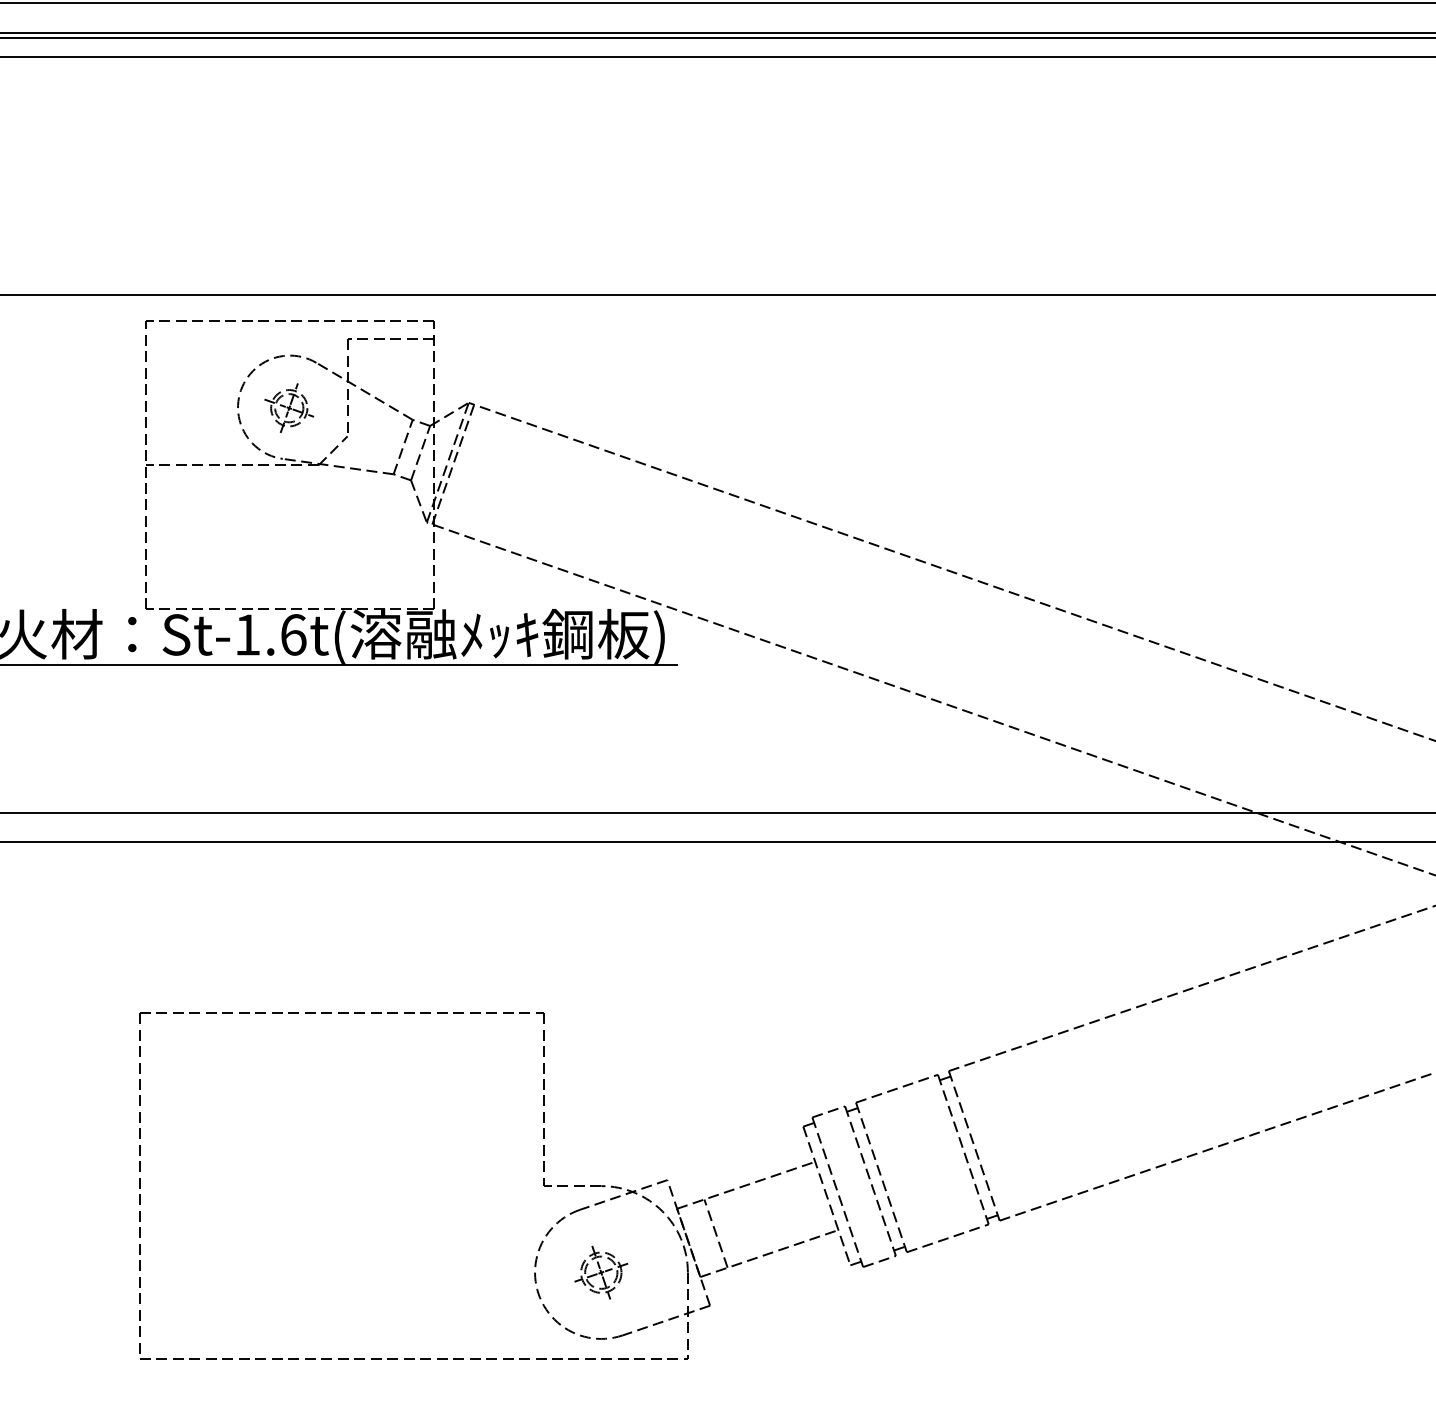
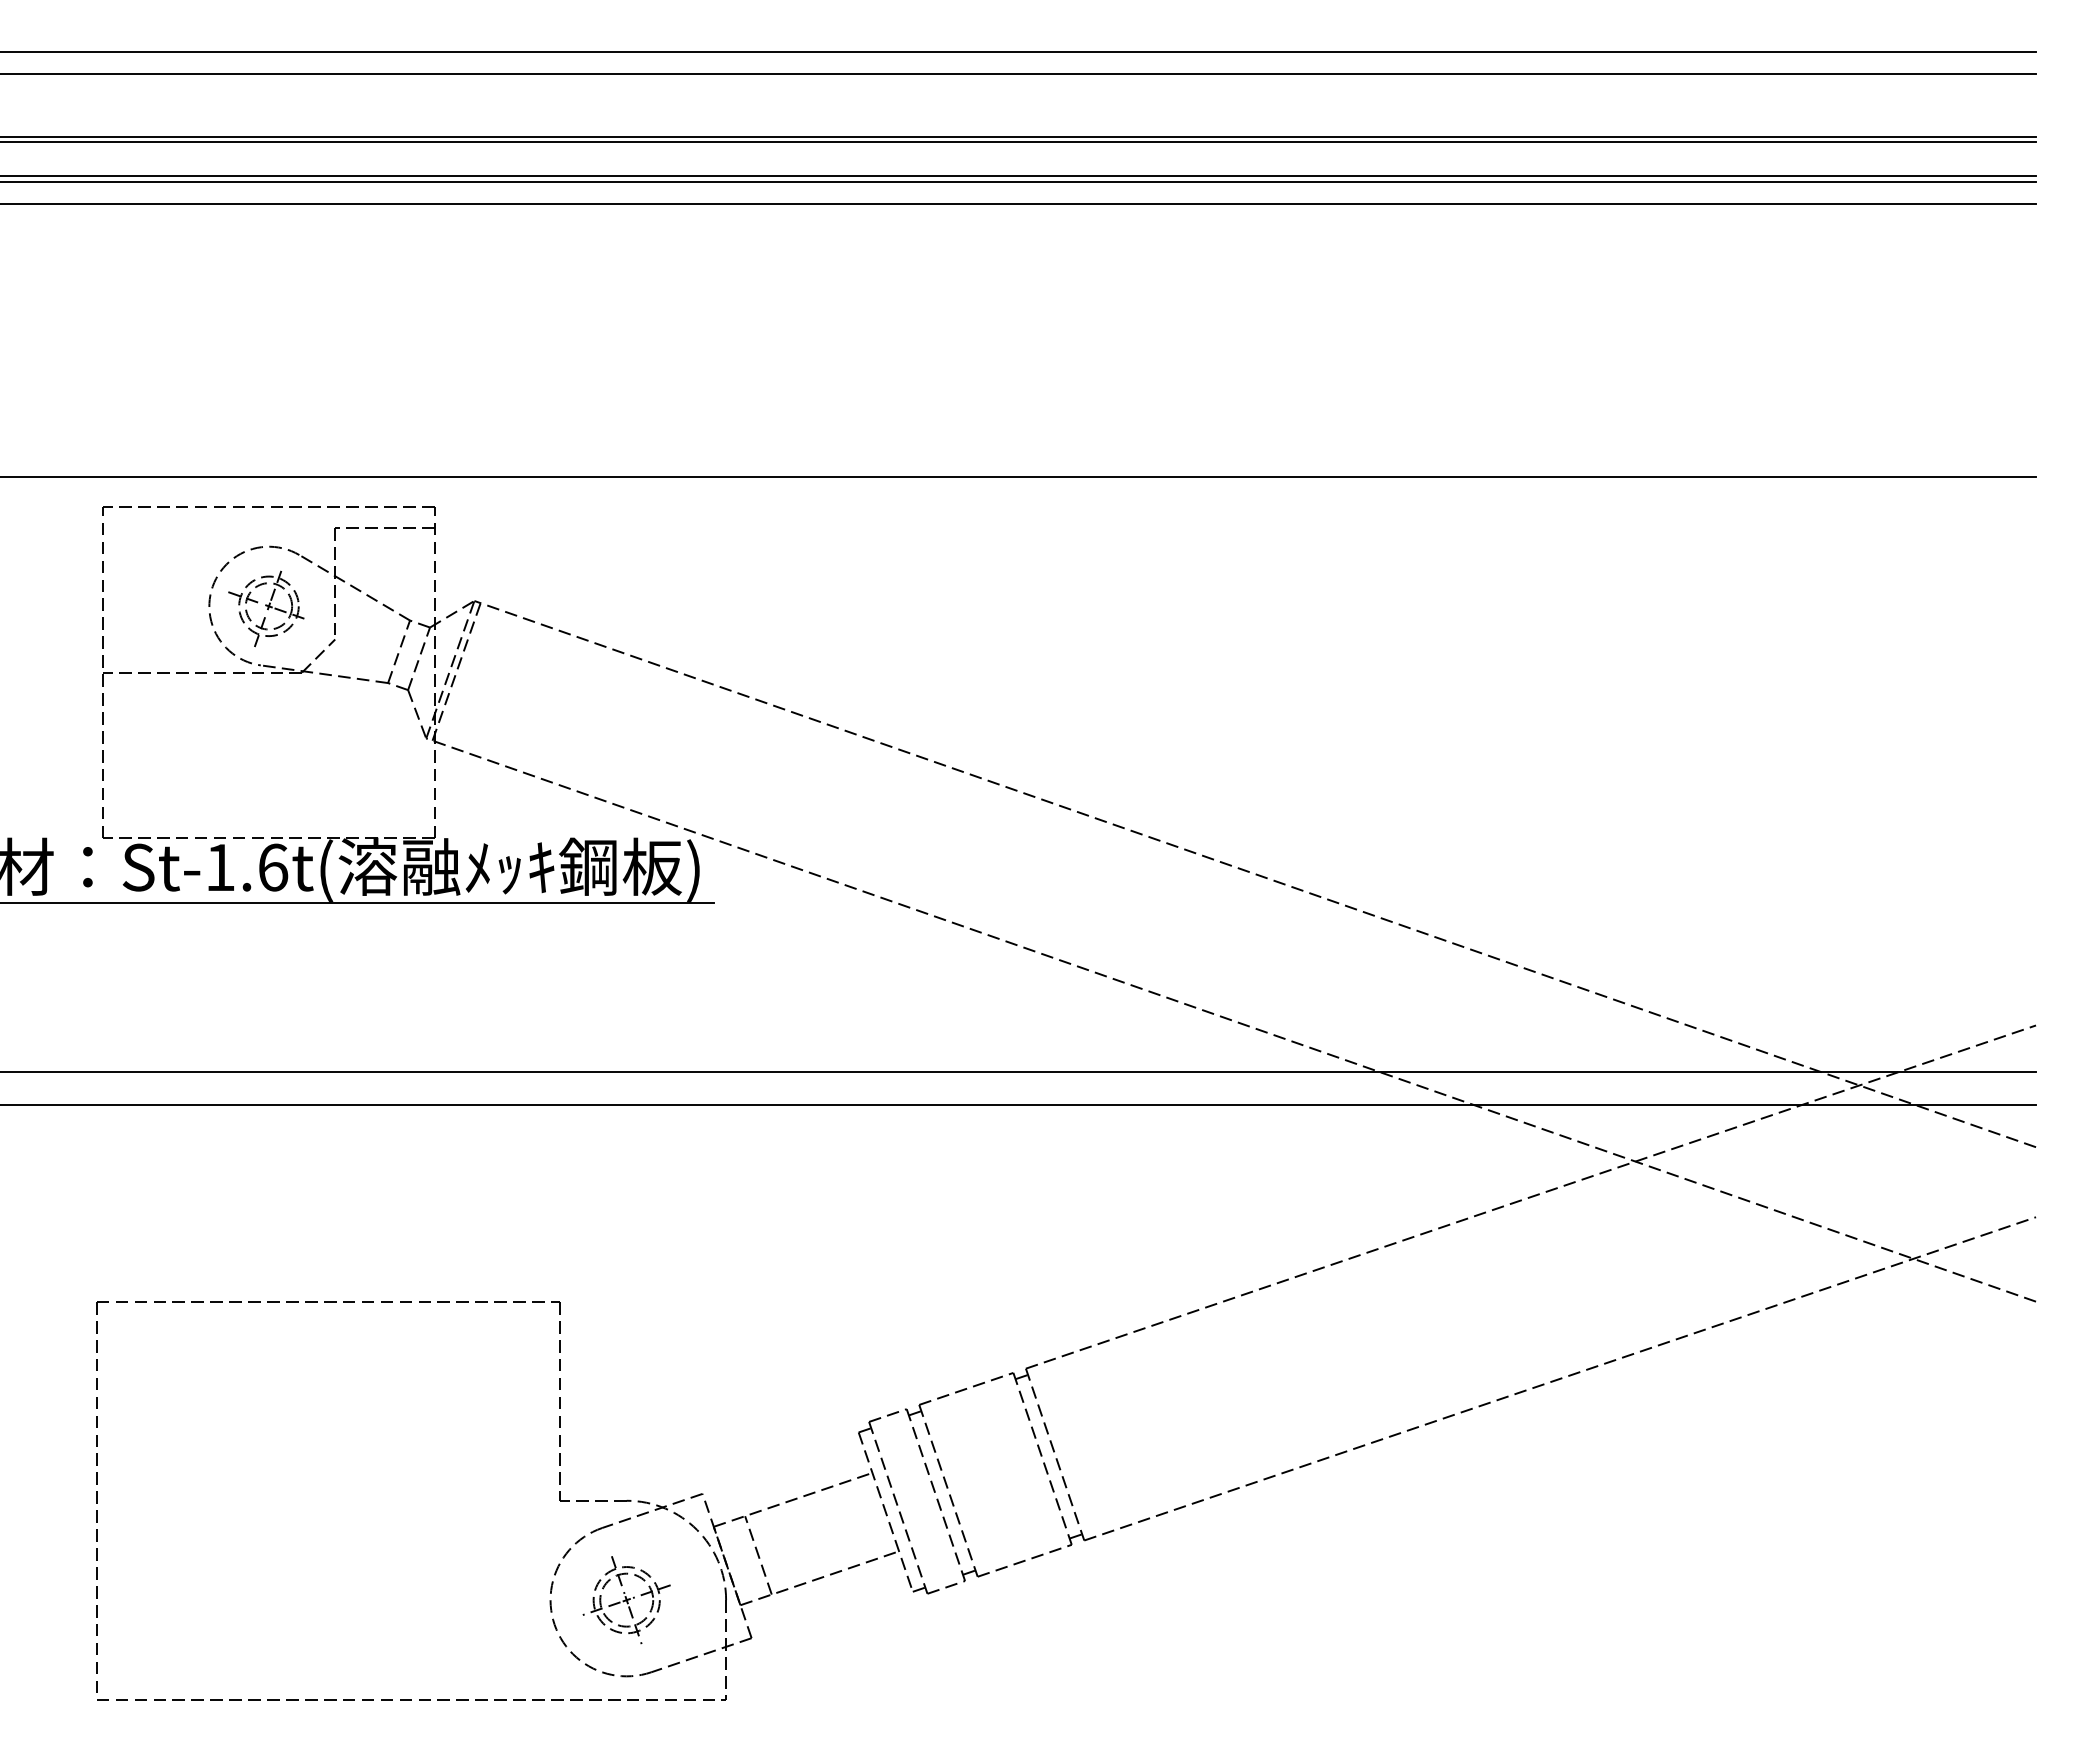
part: (287, 409) -> (266, 608), size x1.43
part: (601, 1272) -> (626, 1600), size x1.43

